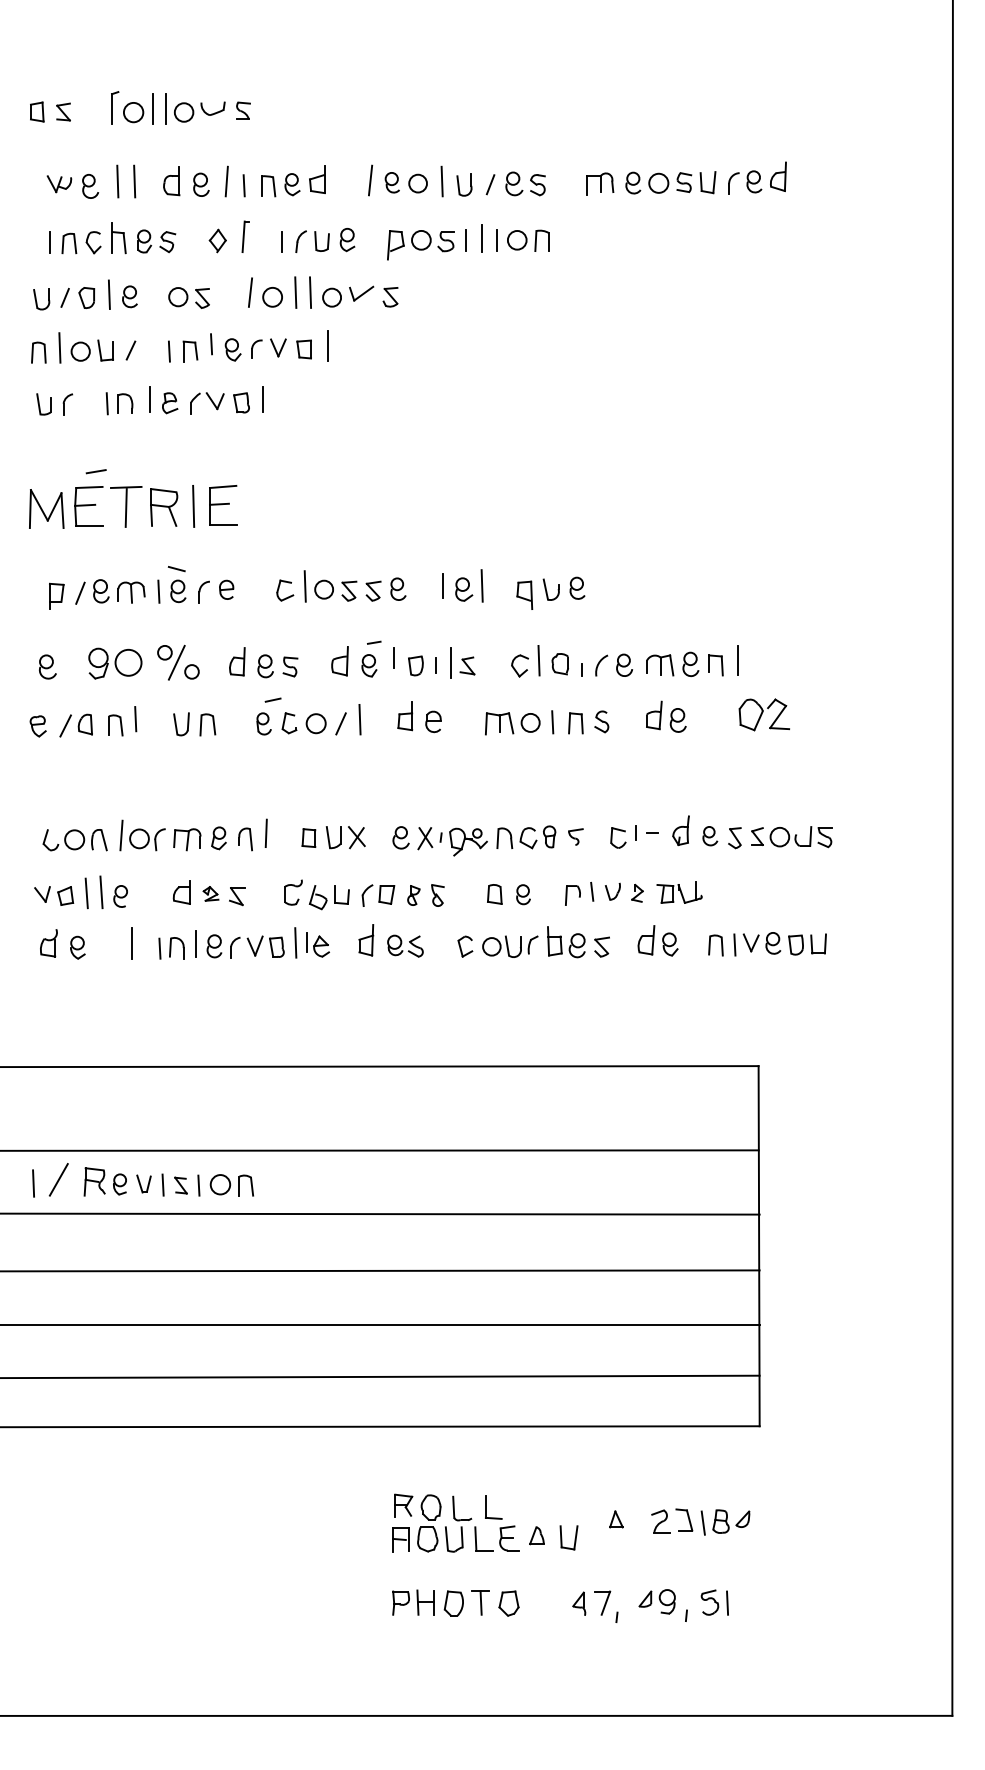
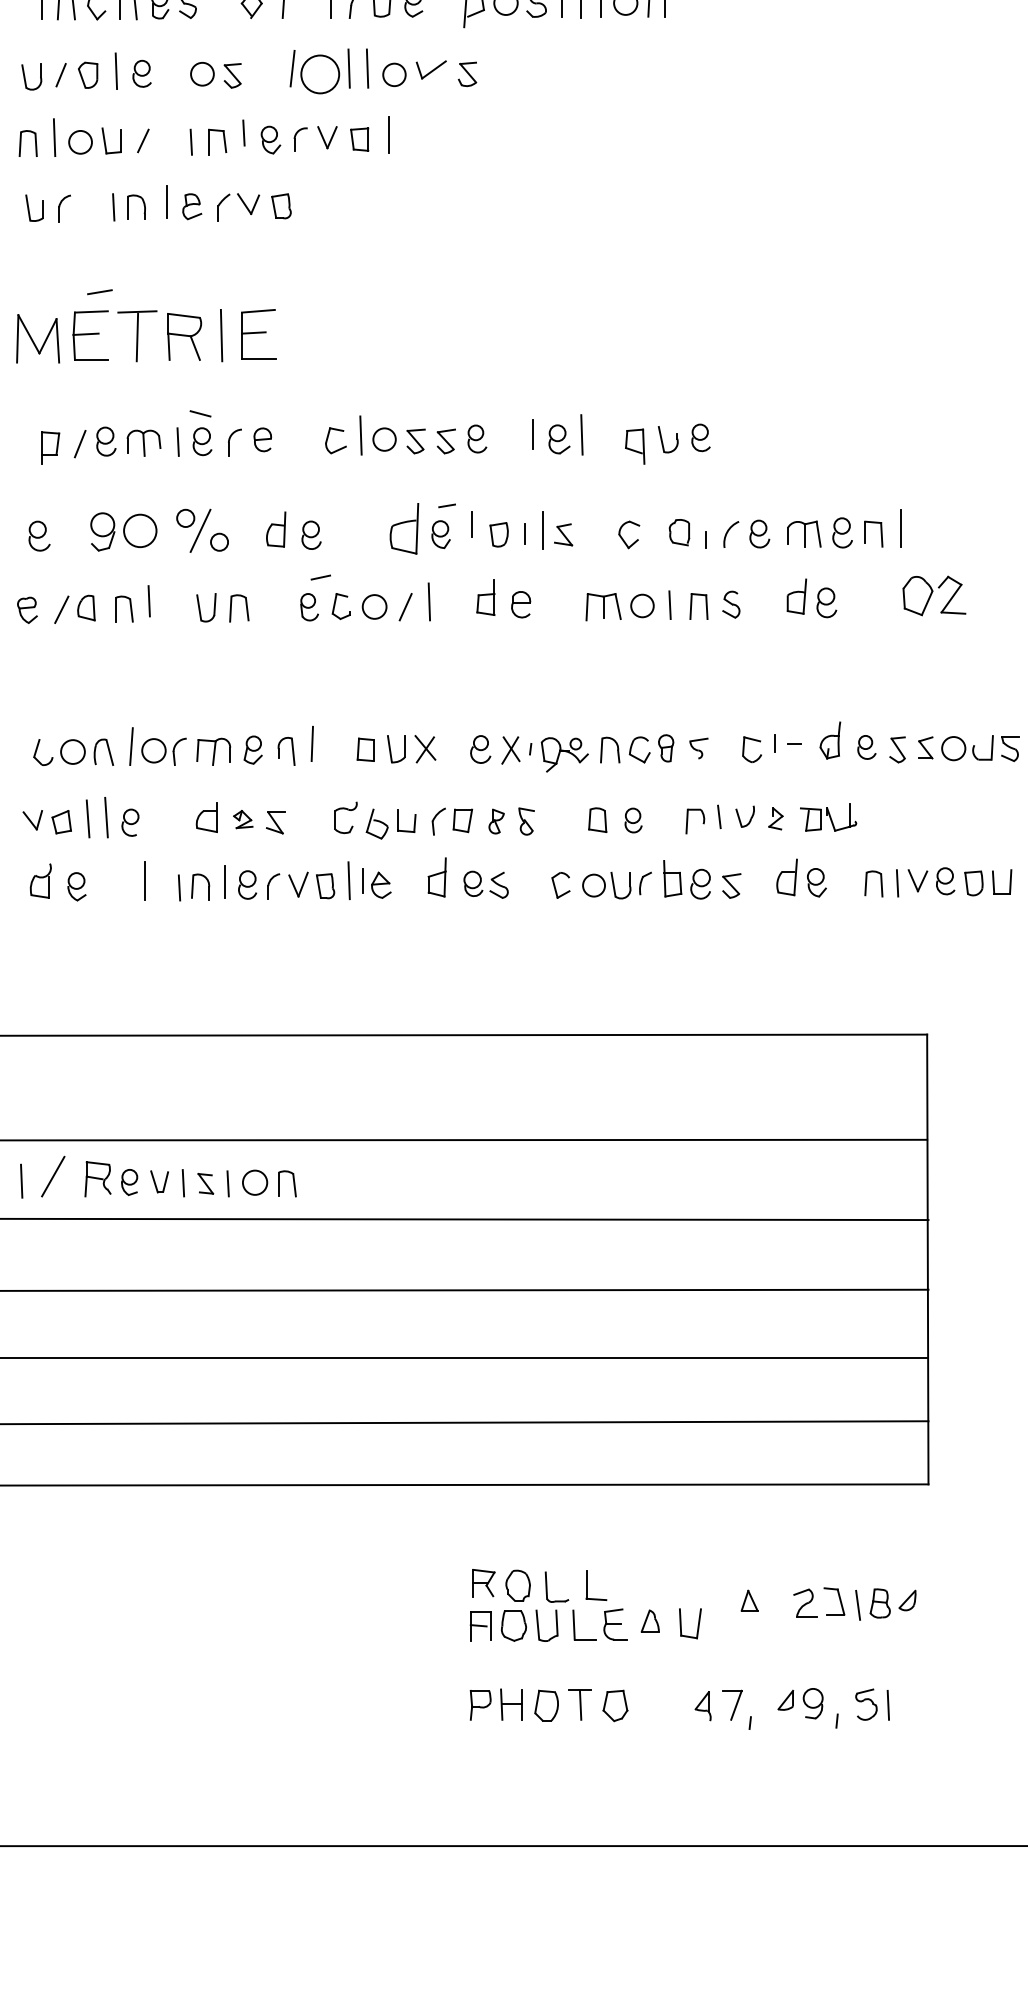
circle: (272, 296) -> (320, 73), size x1.6
line: (262, 399) -> (307, 202), removed
line: (538, 660) -> (652, 528), removed
part: (339, 661) -> (403, 529), size x1.4
part: (290, 666) -> (342, 535), removed

